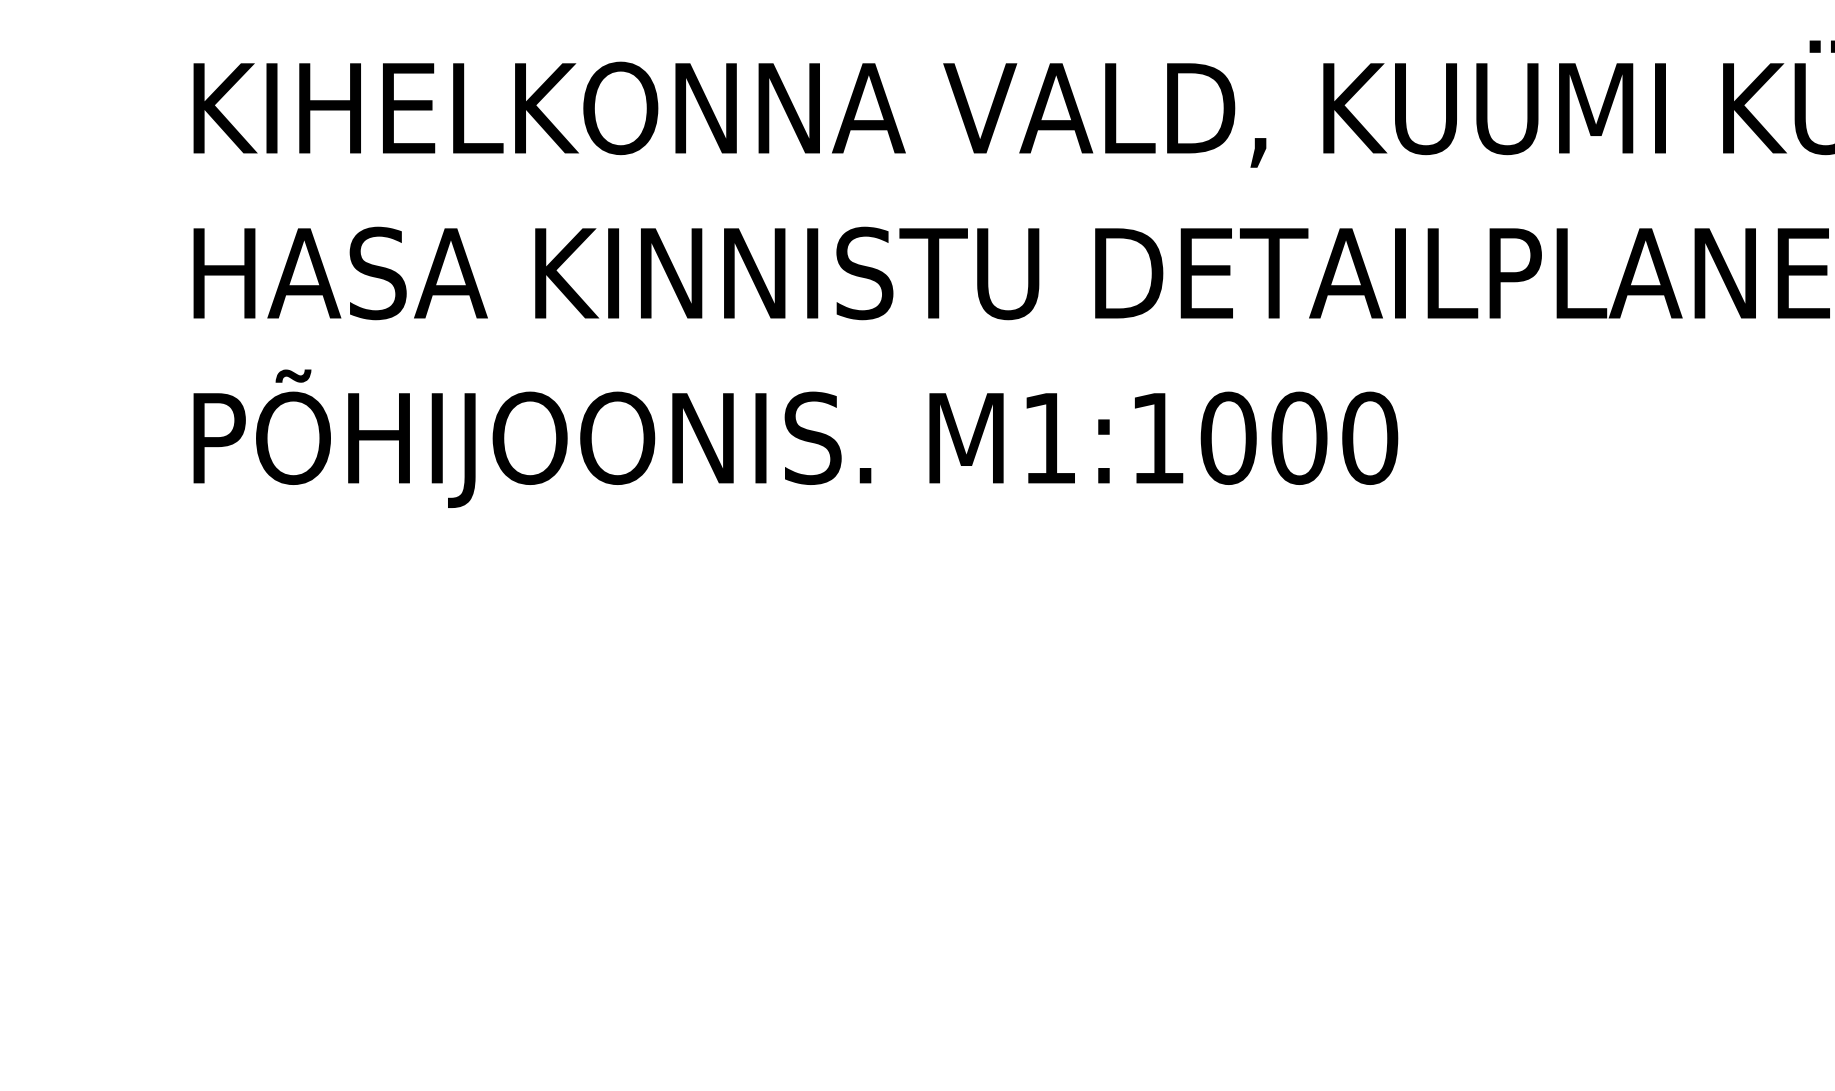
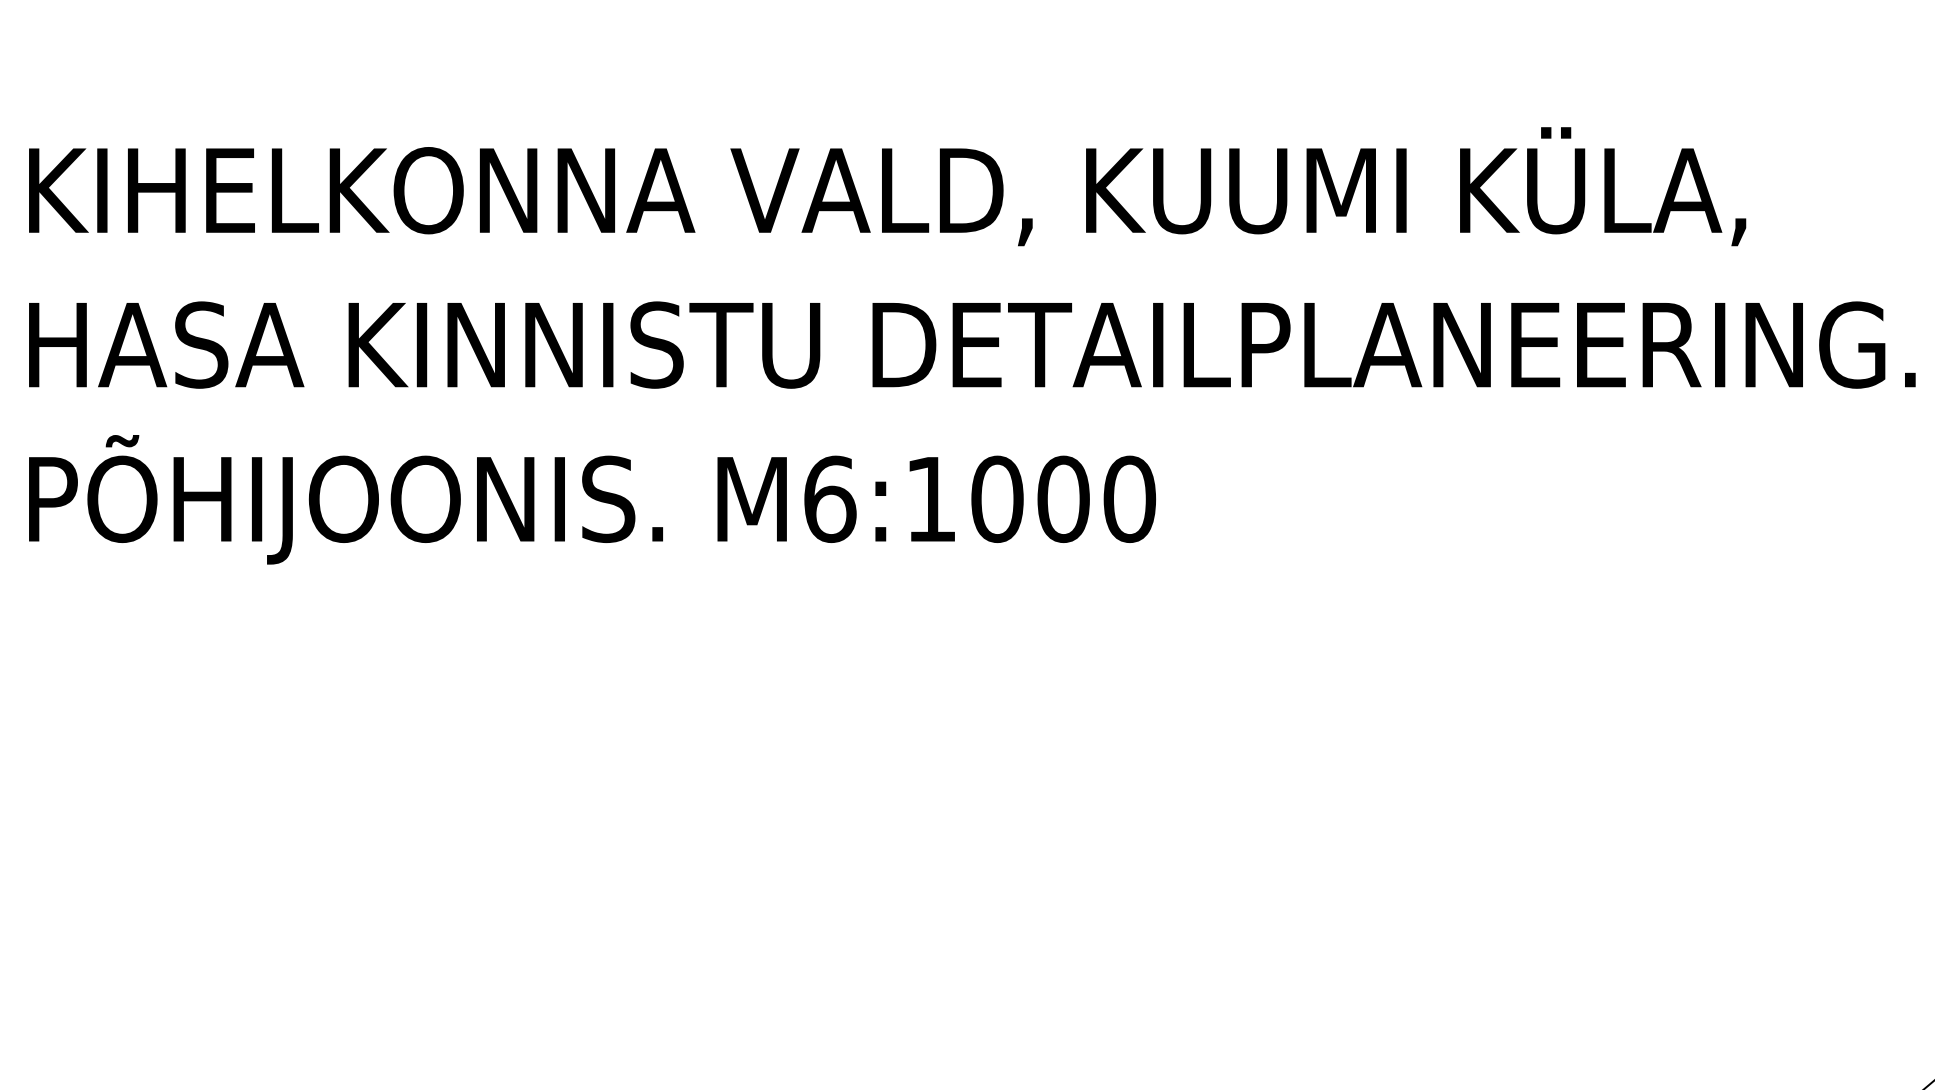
text: (1050, 438) -> (830, 499), M1:1000 -> M6:1000

